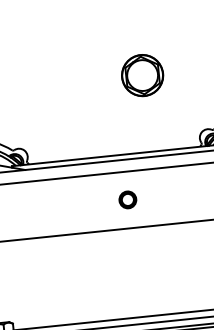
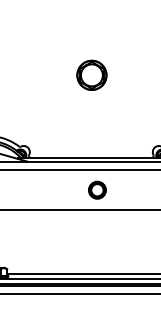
part: (141, 74) -> (91, 74), moved
part: (127, 198) -> (97, 189), size x1.43

